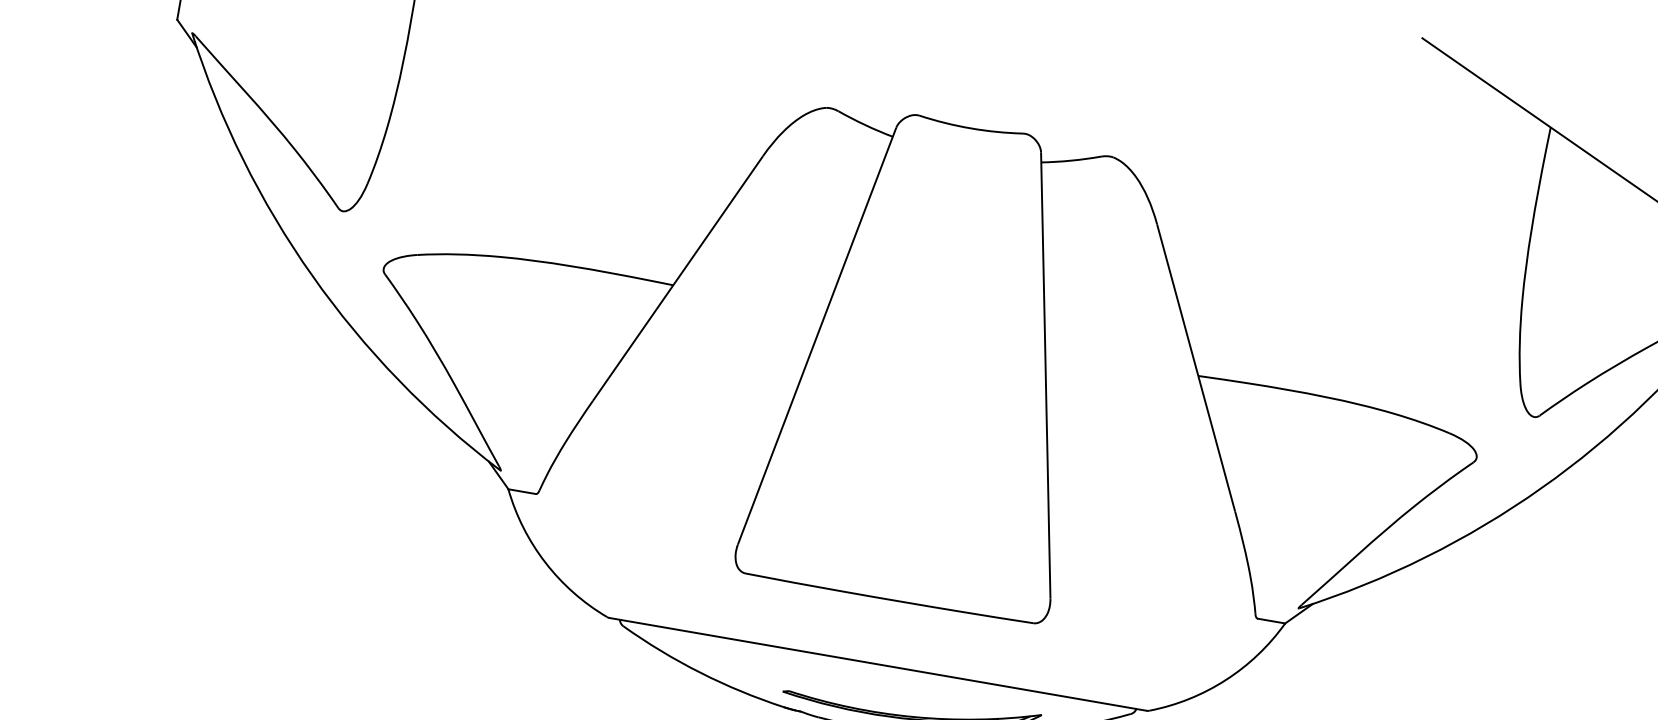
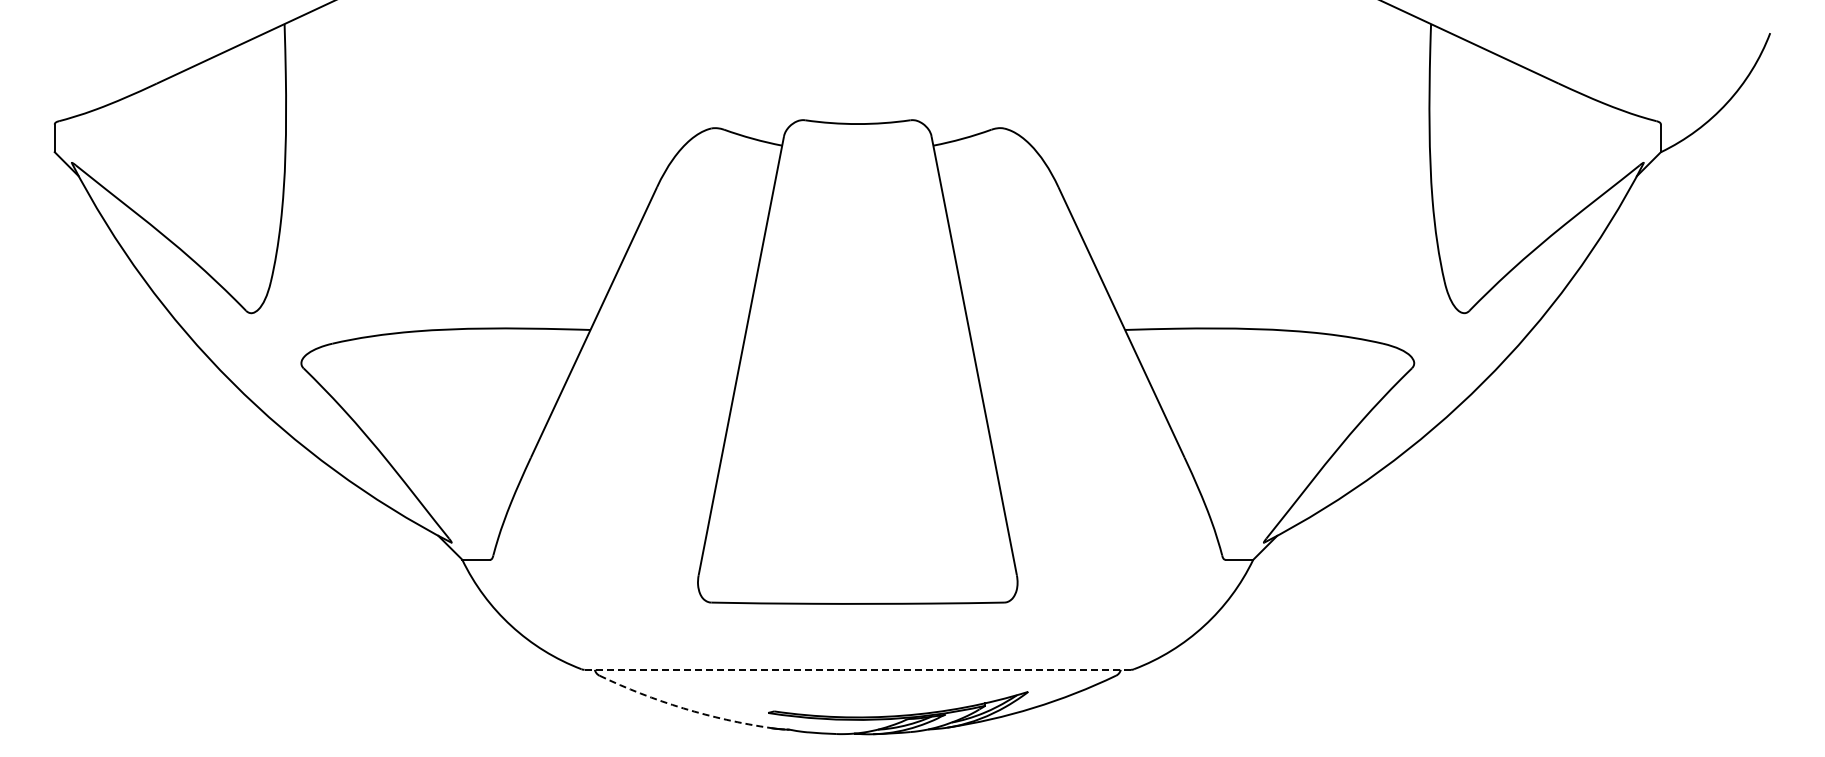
line: (878, 664) -> (858, 669), solid -> dashed
arc: (700, 672) -> (683, 708), solid -> dashed

